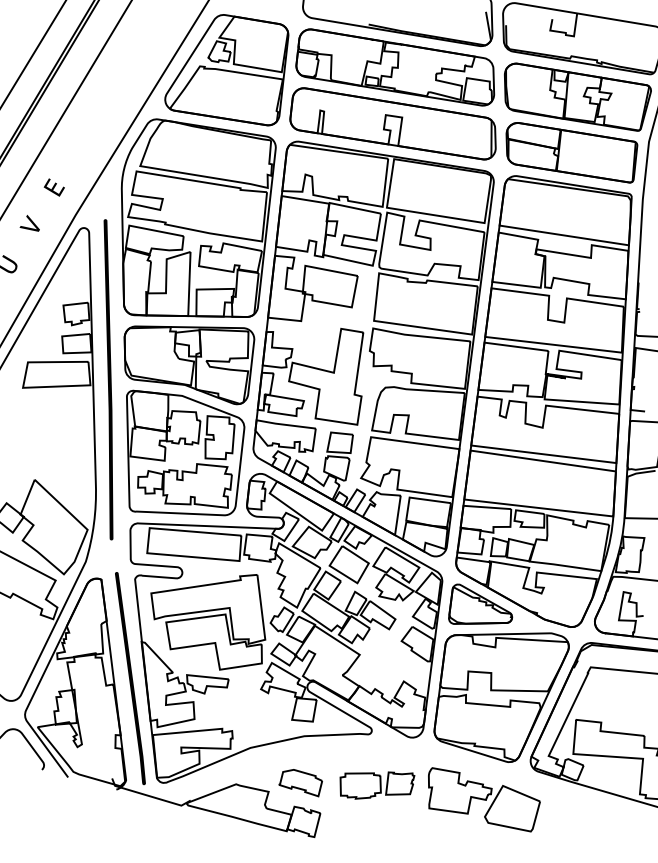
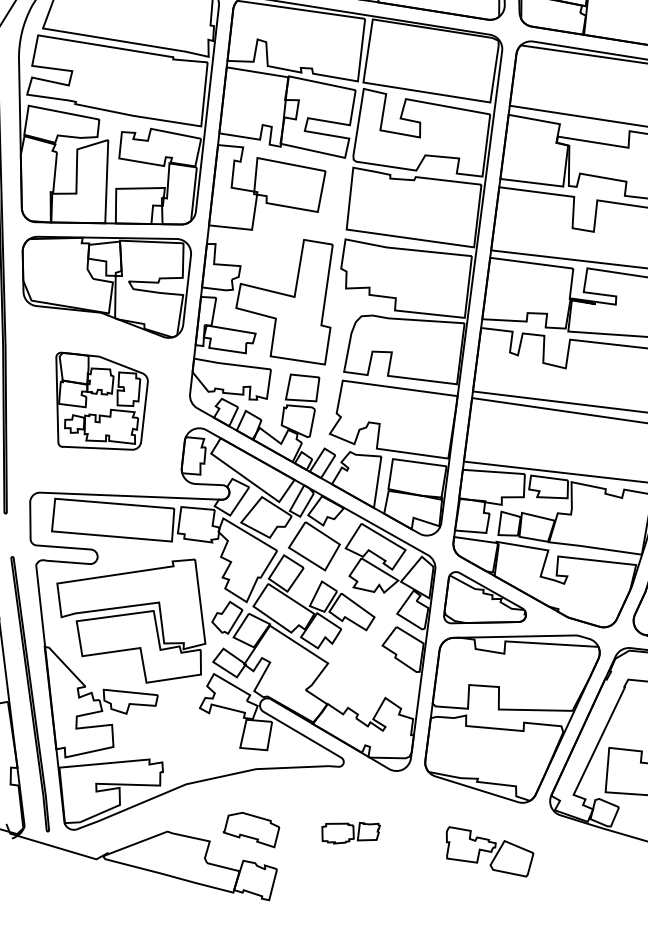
part: (185, 452) -> (101, 400), size x0.6
part: (377, 785) -> (351, 833), size x0.6
part: (484, 799) -> (490, 851), size x0.6

